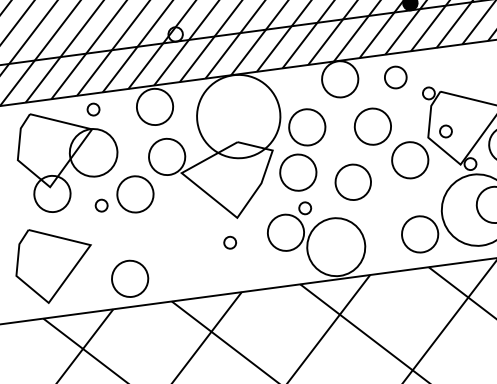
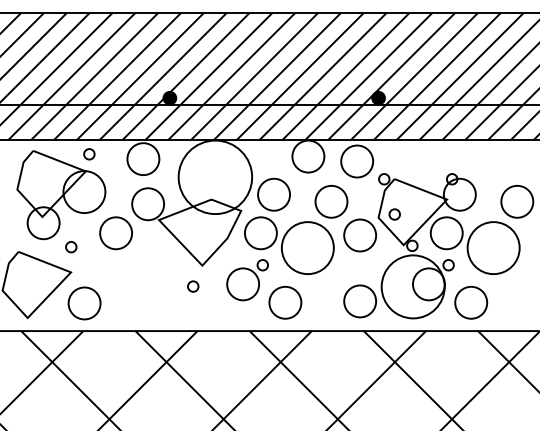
fill: (175, 33) -> (169, 97), added
circle: (396, 77) -> (357, 161), size x1.67
circle: (352, 182) -> (307, 248), size x1.67
circle: (101, 205) -> (71, 247), moved
circle: (336, 246) -> (285, 302), size x0.62
circle: (130, 278) -> (84, 303), moved

